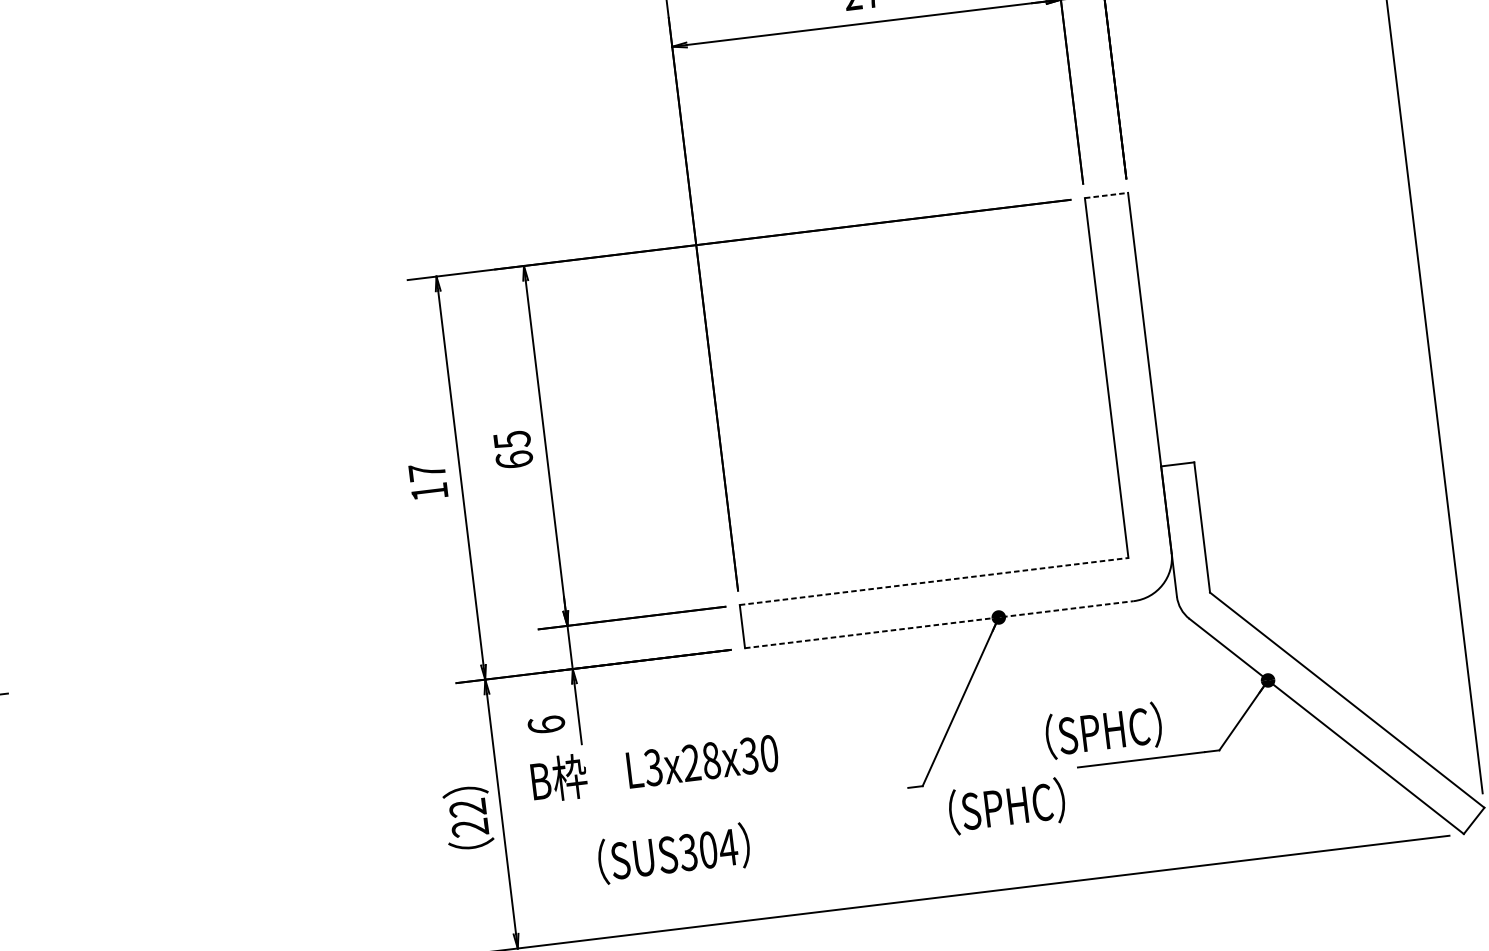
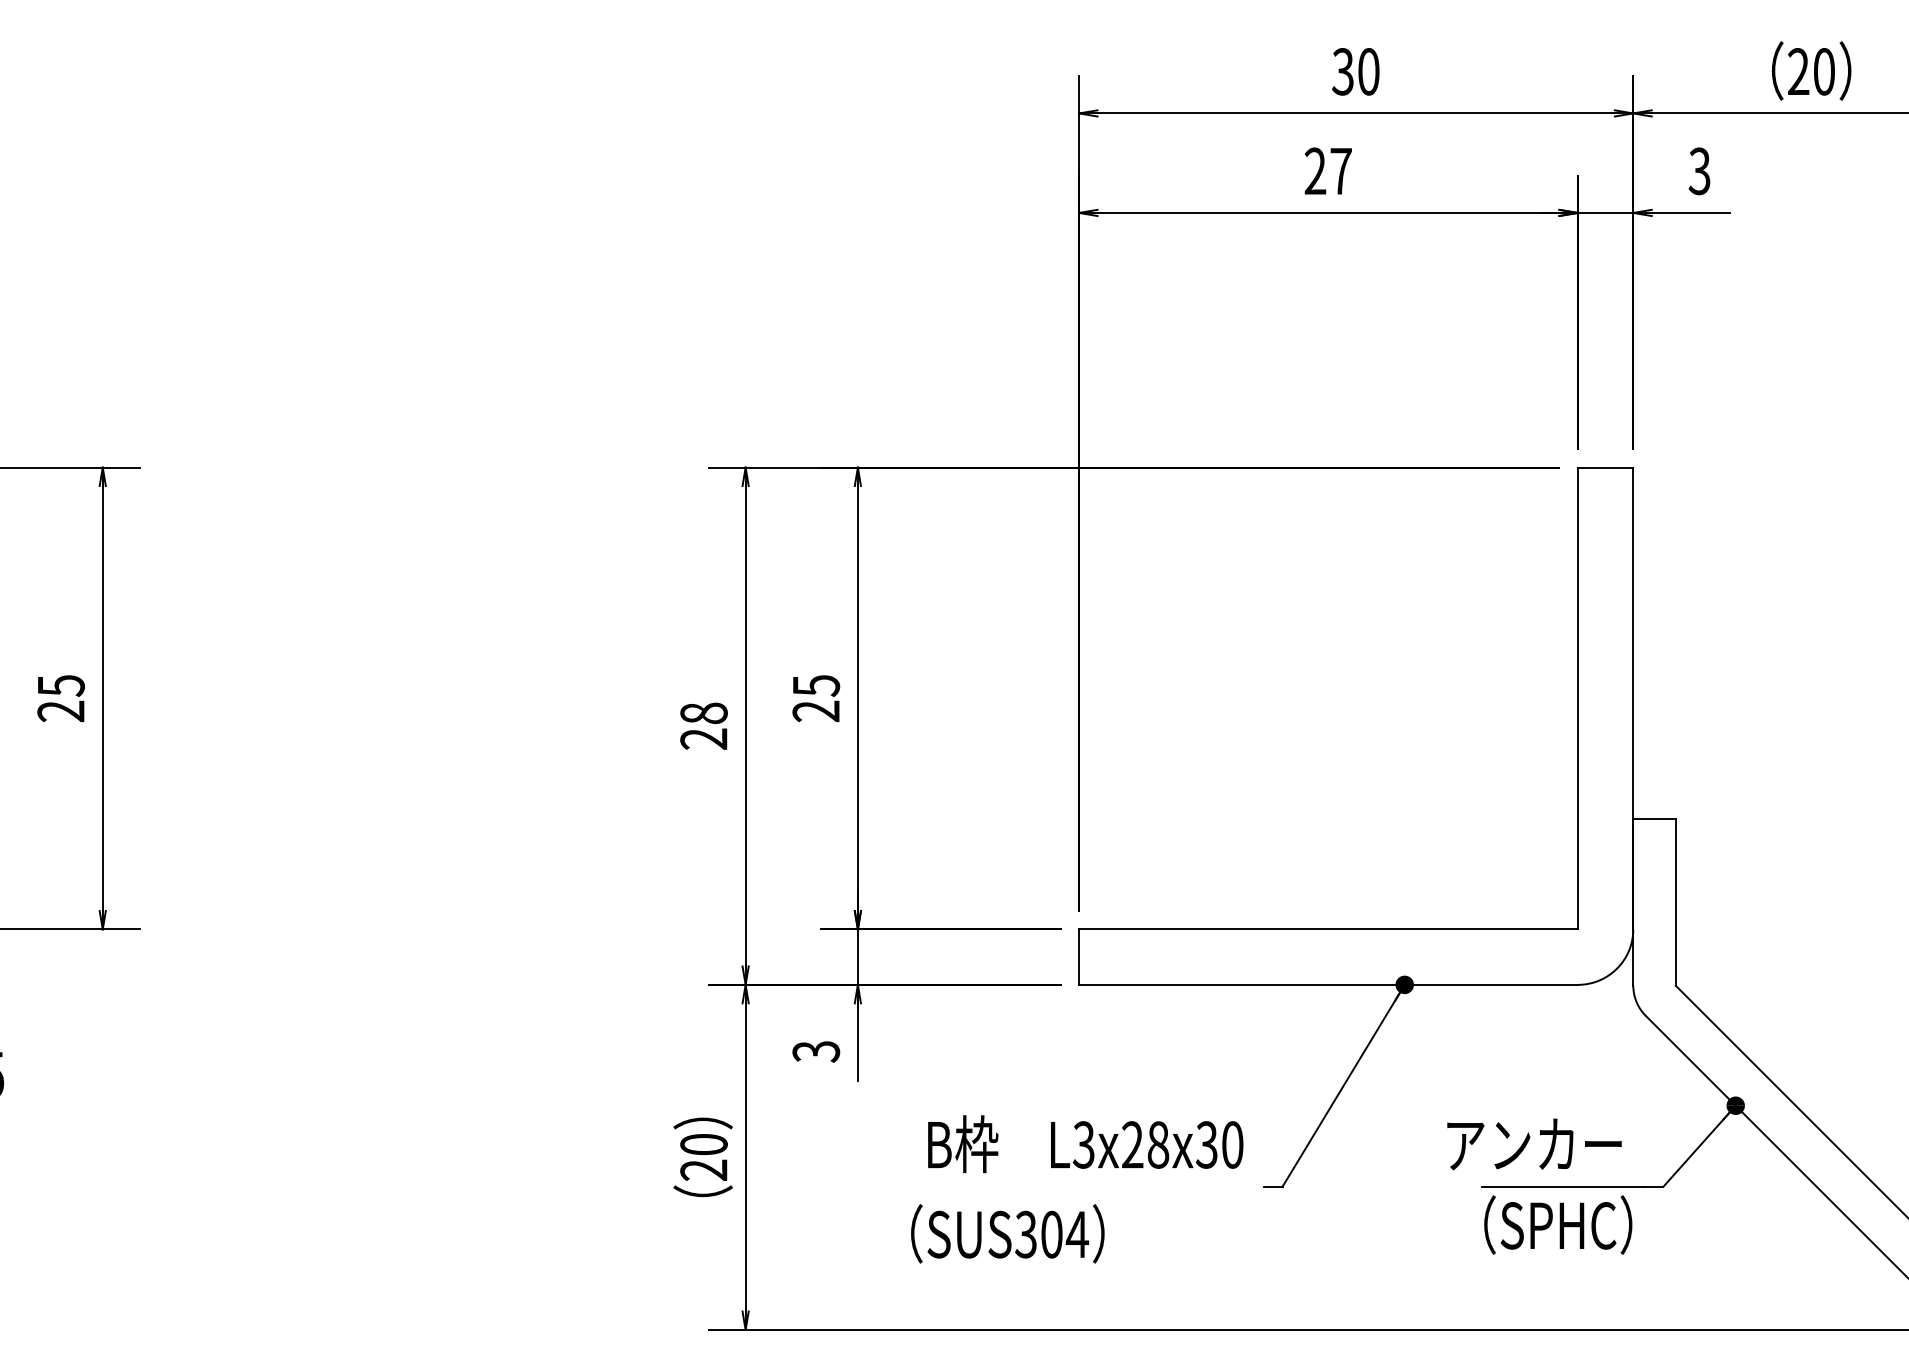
line: (1106, 195) -> (1605, 467), dashed -> solid
text: (514, 459) -> (816, 711), 65 -> 25
text: (427, 481) -> (703, 725), 17 -> 28
line: (934, 581) -> (1328, 929), dashed -> solid
line: (939, 624) -> (1328, 984), dashed -> solid
text: (546, 724) -> (816, 1051), 6 -> 3
text: (1114, 728) -> (1533, 1143), （SPHC） -> アンカー
text: (654, 767) -> (1085, 1144), moved
text: (1007, 805) -> (1558, 1224), moved
text: (467, 807) -> (703, 1144), 22 -> 20
text: (673, 853) -> (1007, 1233), moved

